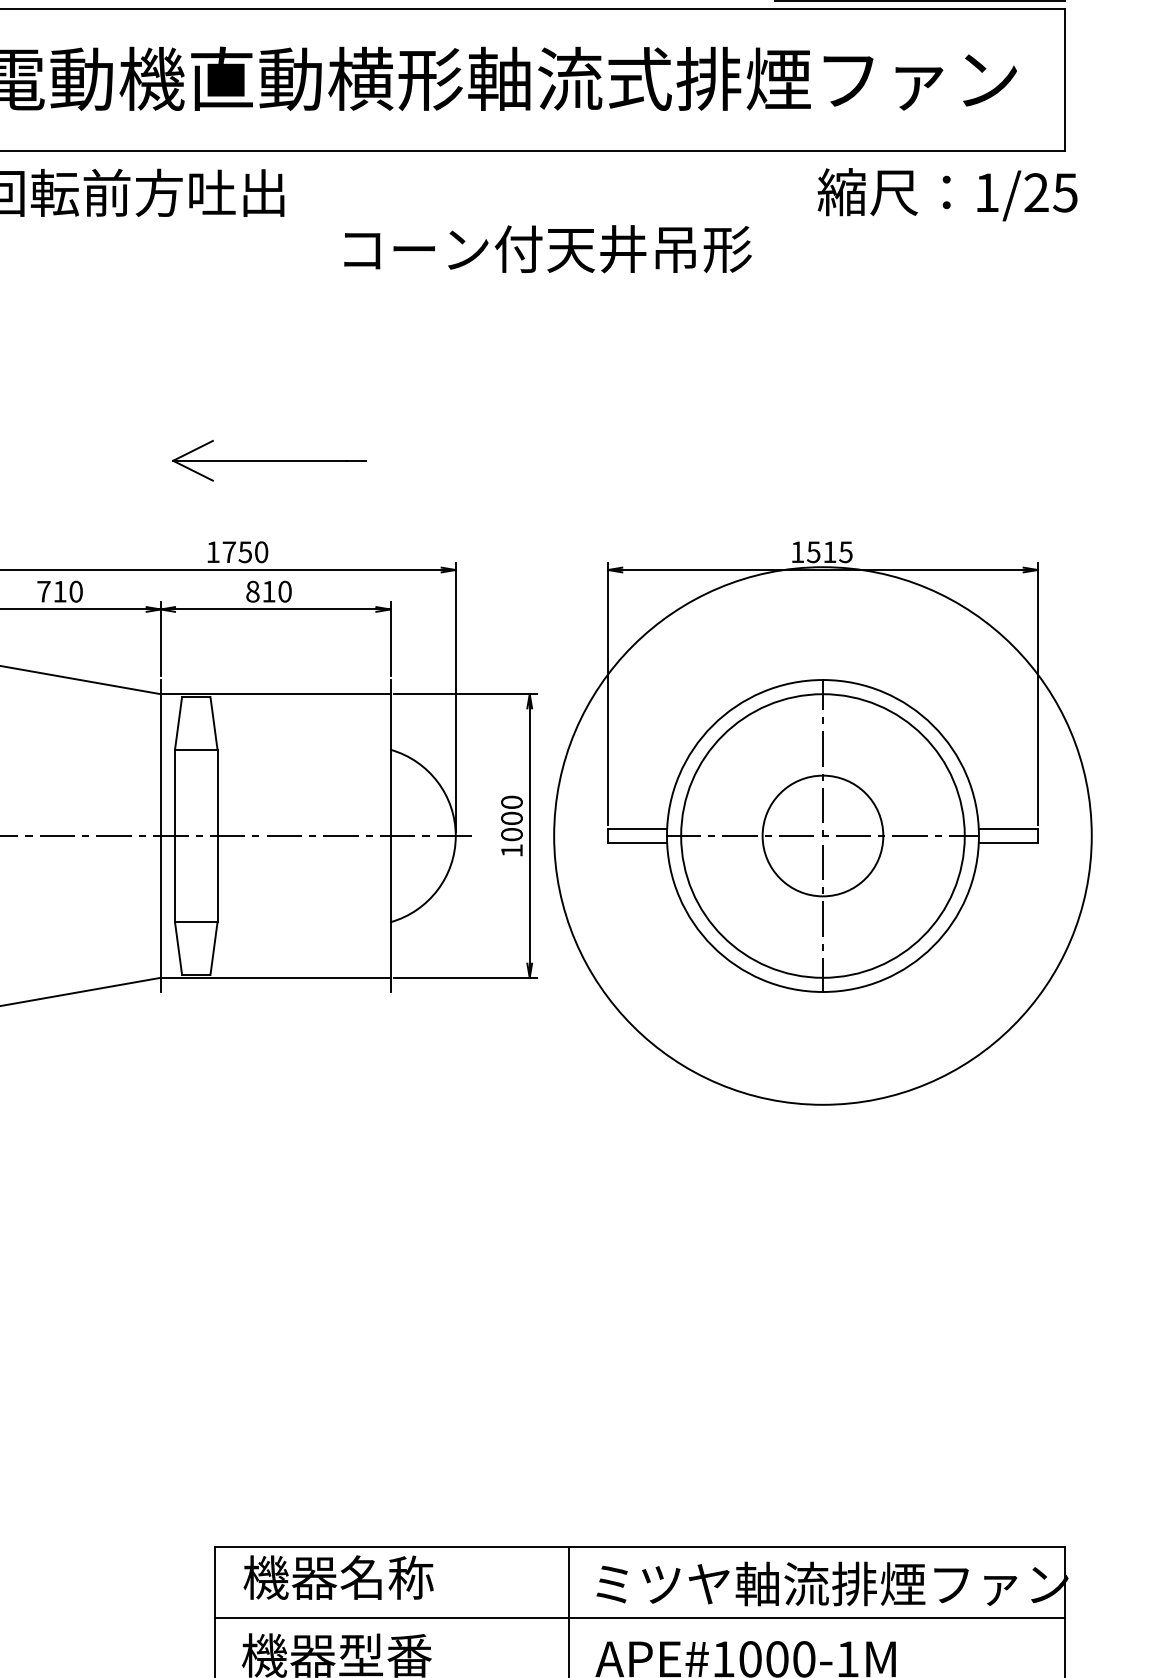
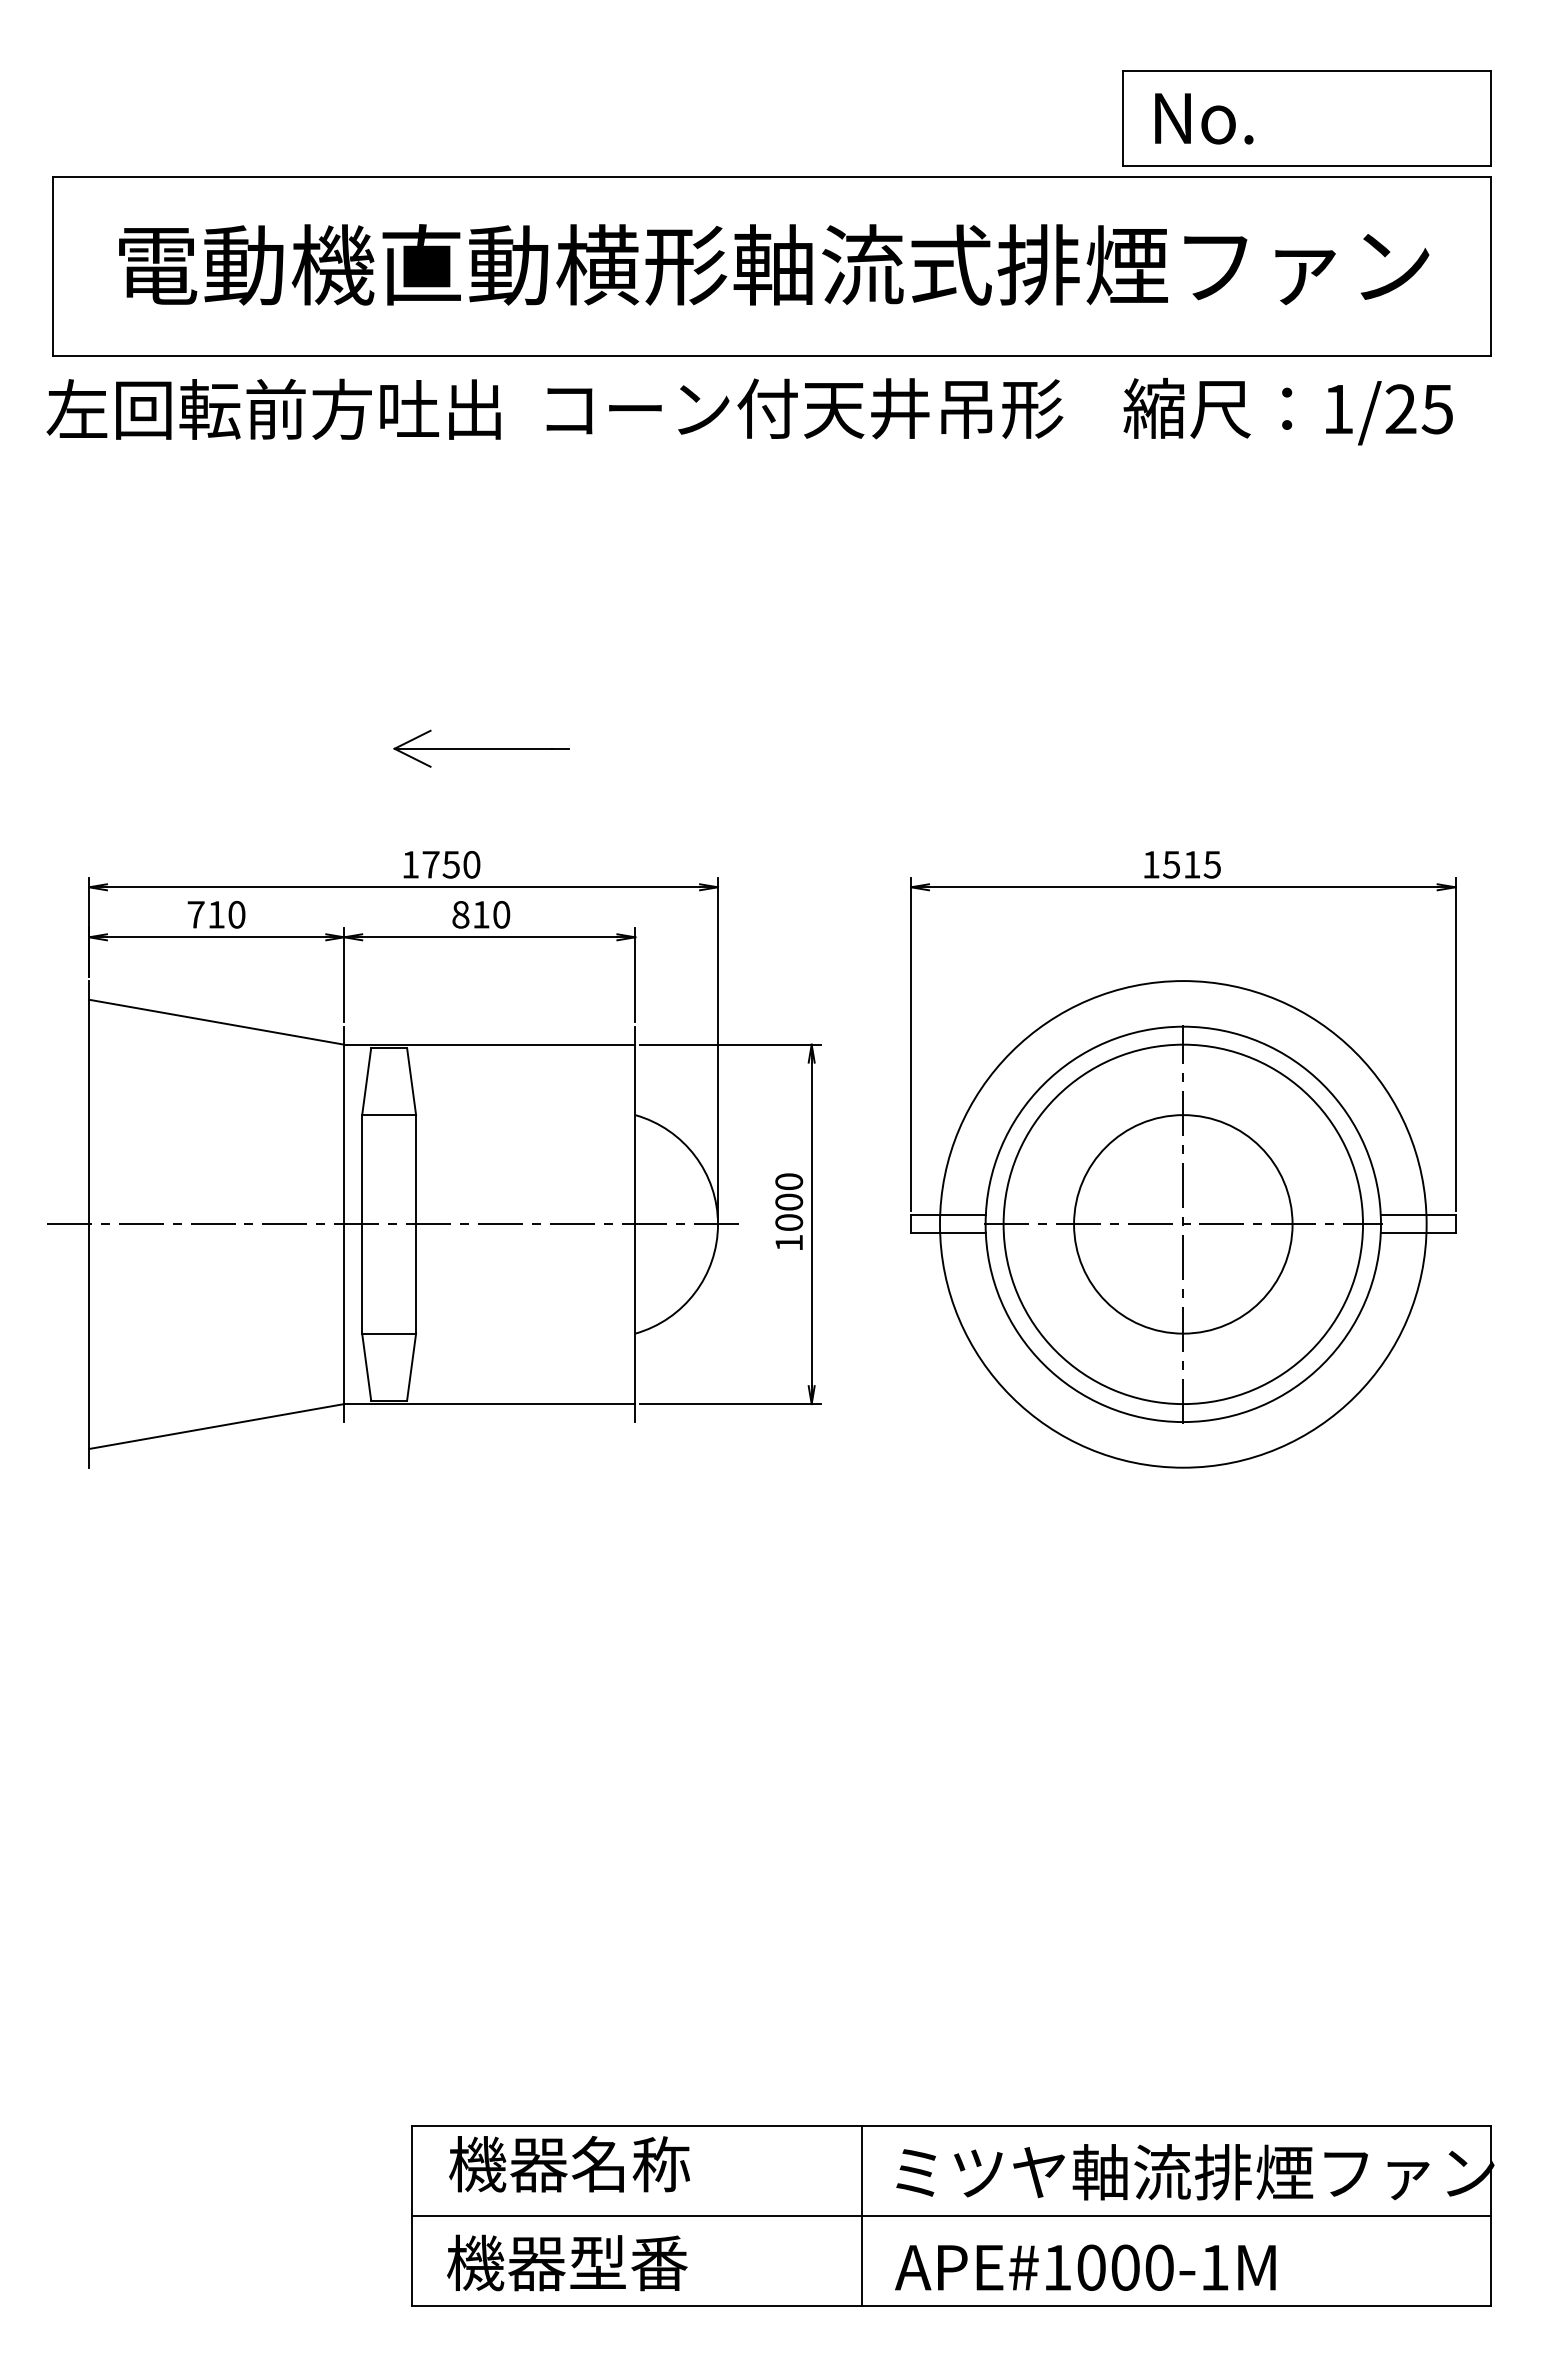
text: (947, 194) -> (1287, 411), moved
text: (547, 249) -> (804, 408), moved
part: (269, 460) -> (481, 748), size x0.71
circle: (822, 836) -> (1182, 1224), size x0.71
circle: (823, 836) -> (1183, 1224), size x1.43

